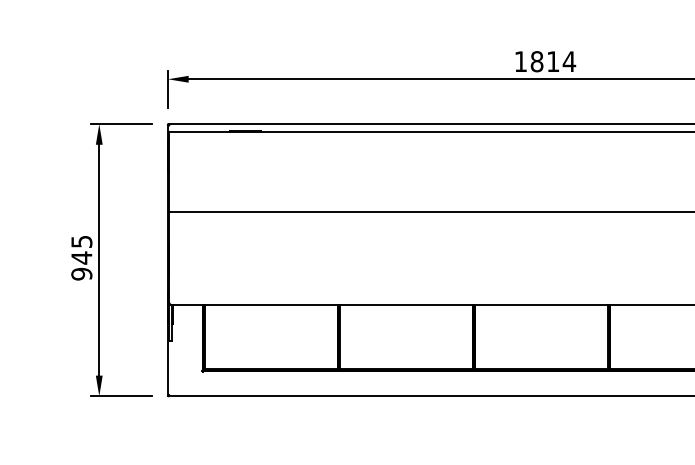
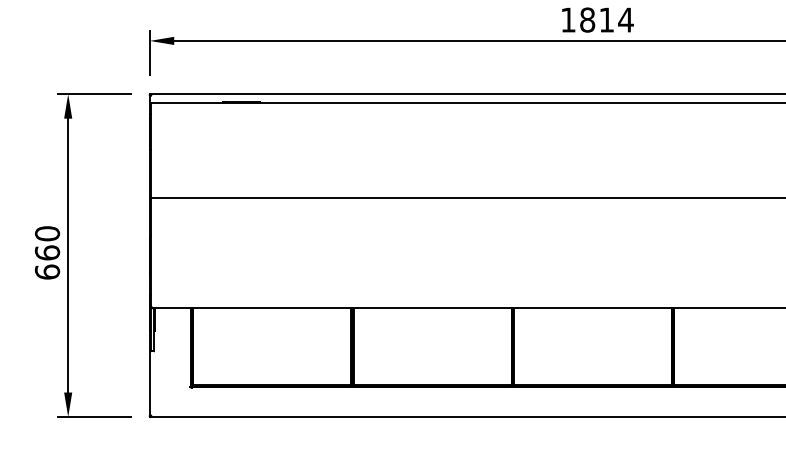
text: (81, 257) -> (47, 252), 945 -> 660

